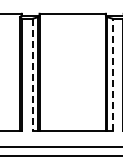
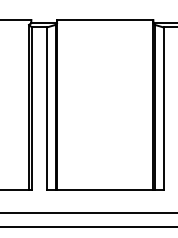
line: (112, 74) -> (162, 108), dashed -> solid
line: (32, 75) -> (46, 109), dashed -> solid

